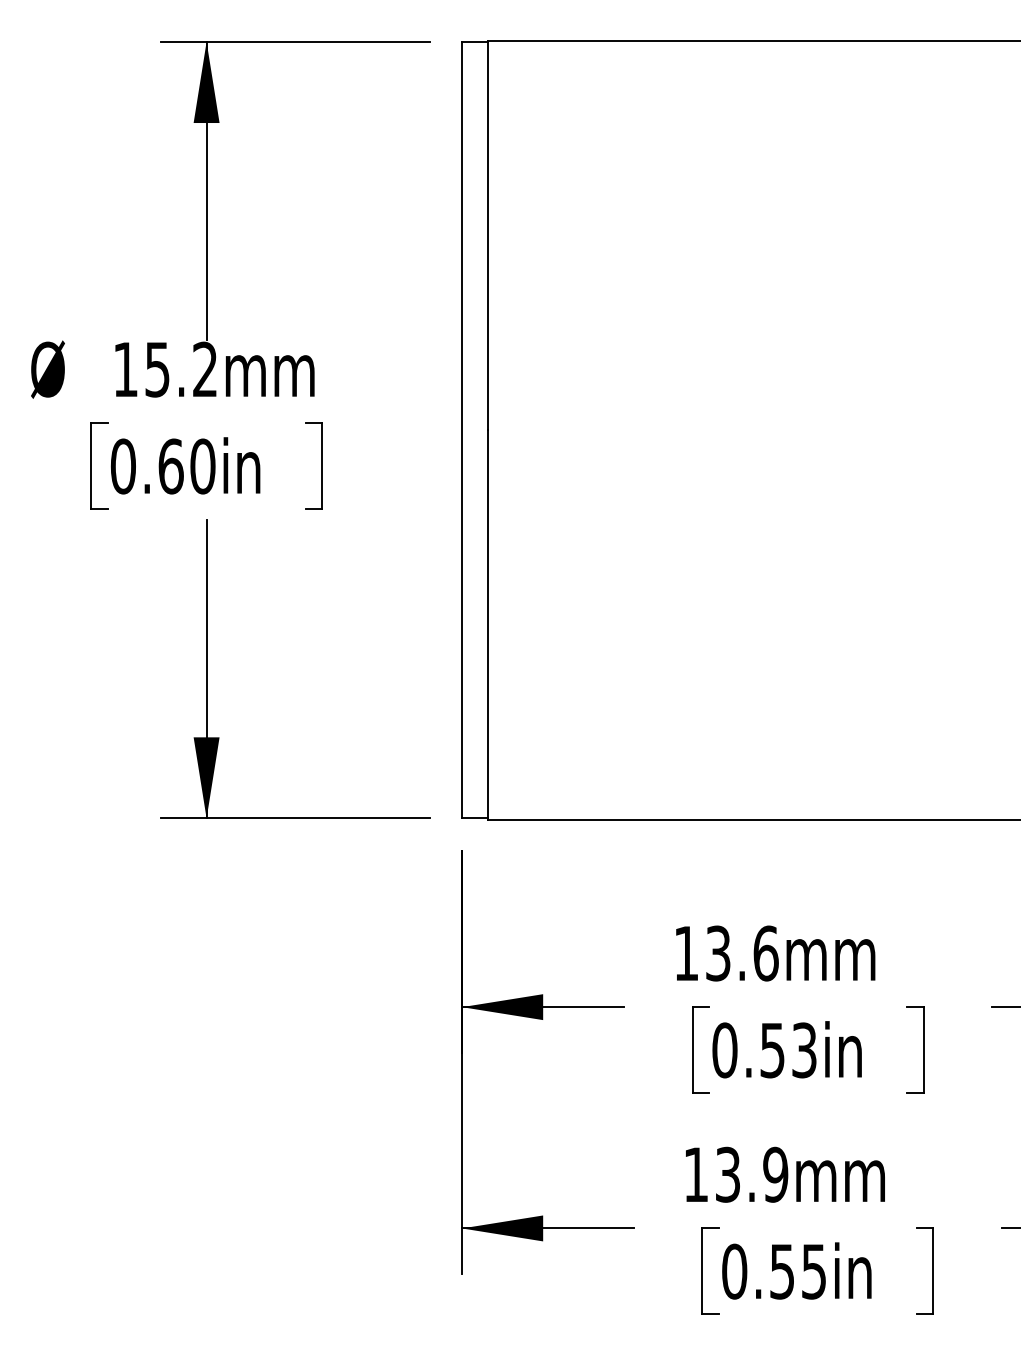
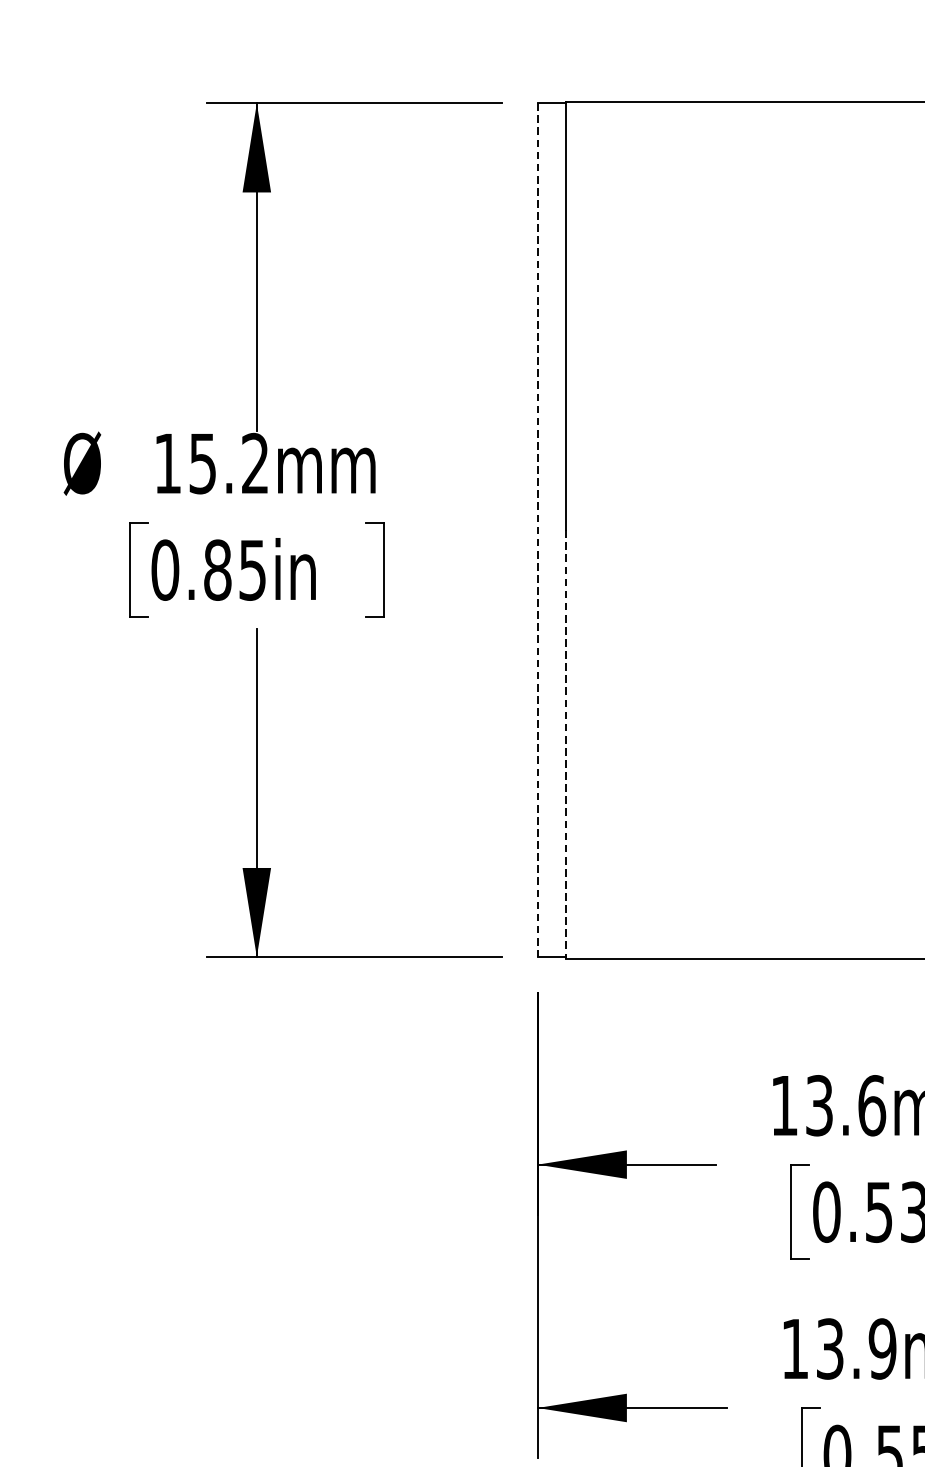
line: (462, 430) -> (538, 530), solid -> dashed
text: (186, 466) -> (234, 570), 0.60in -> 0.85in
line: (487, 624) -> (565, 743), solid -> dashed

